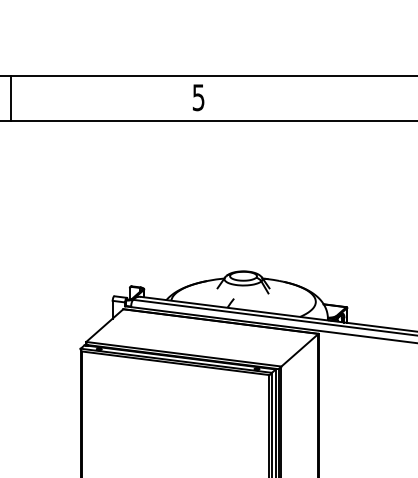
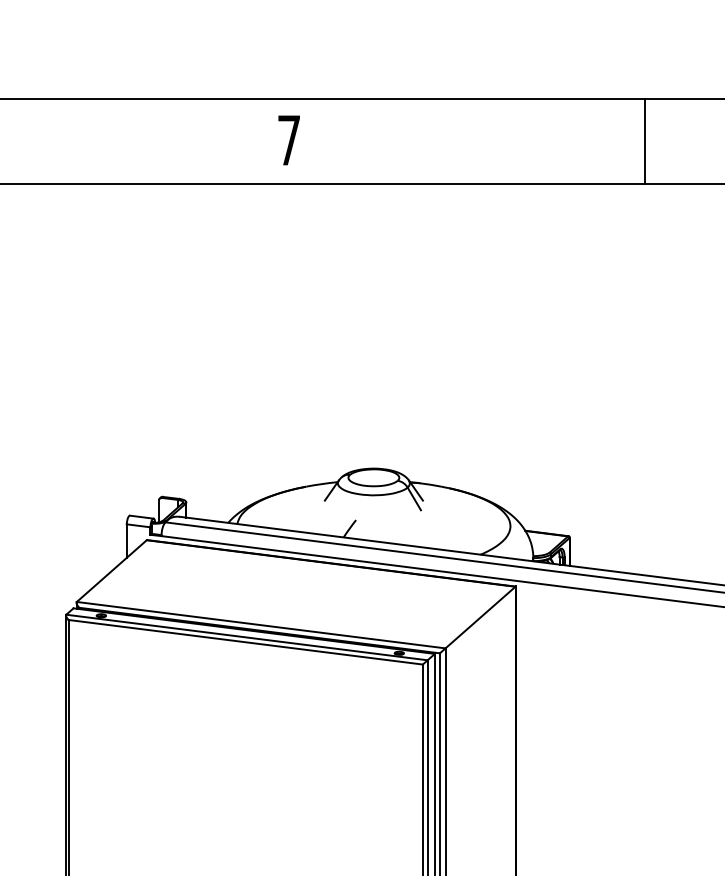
text: (198, 97) -> (288, 140), 5 -> 7
line: (386, 97) -> (643, 140), added

